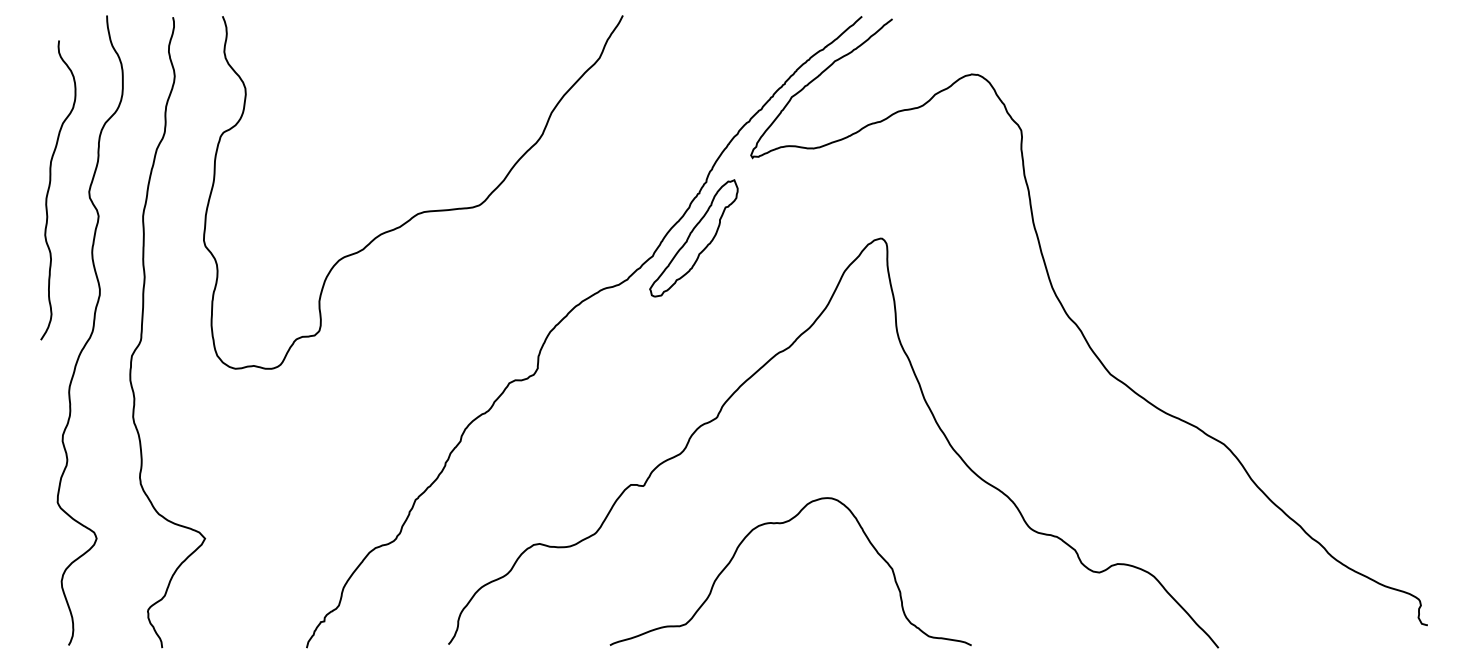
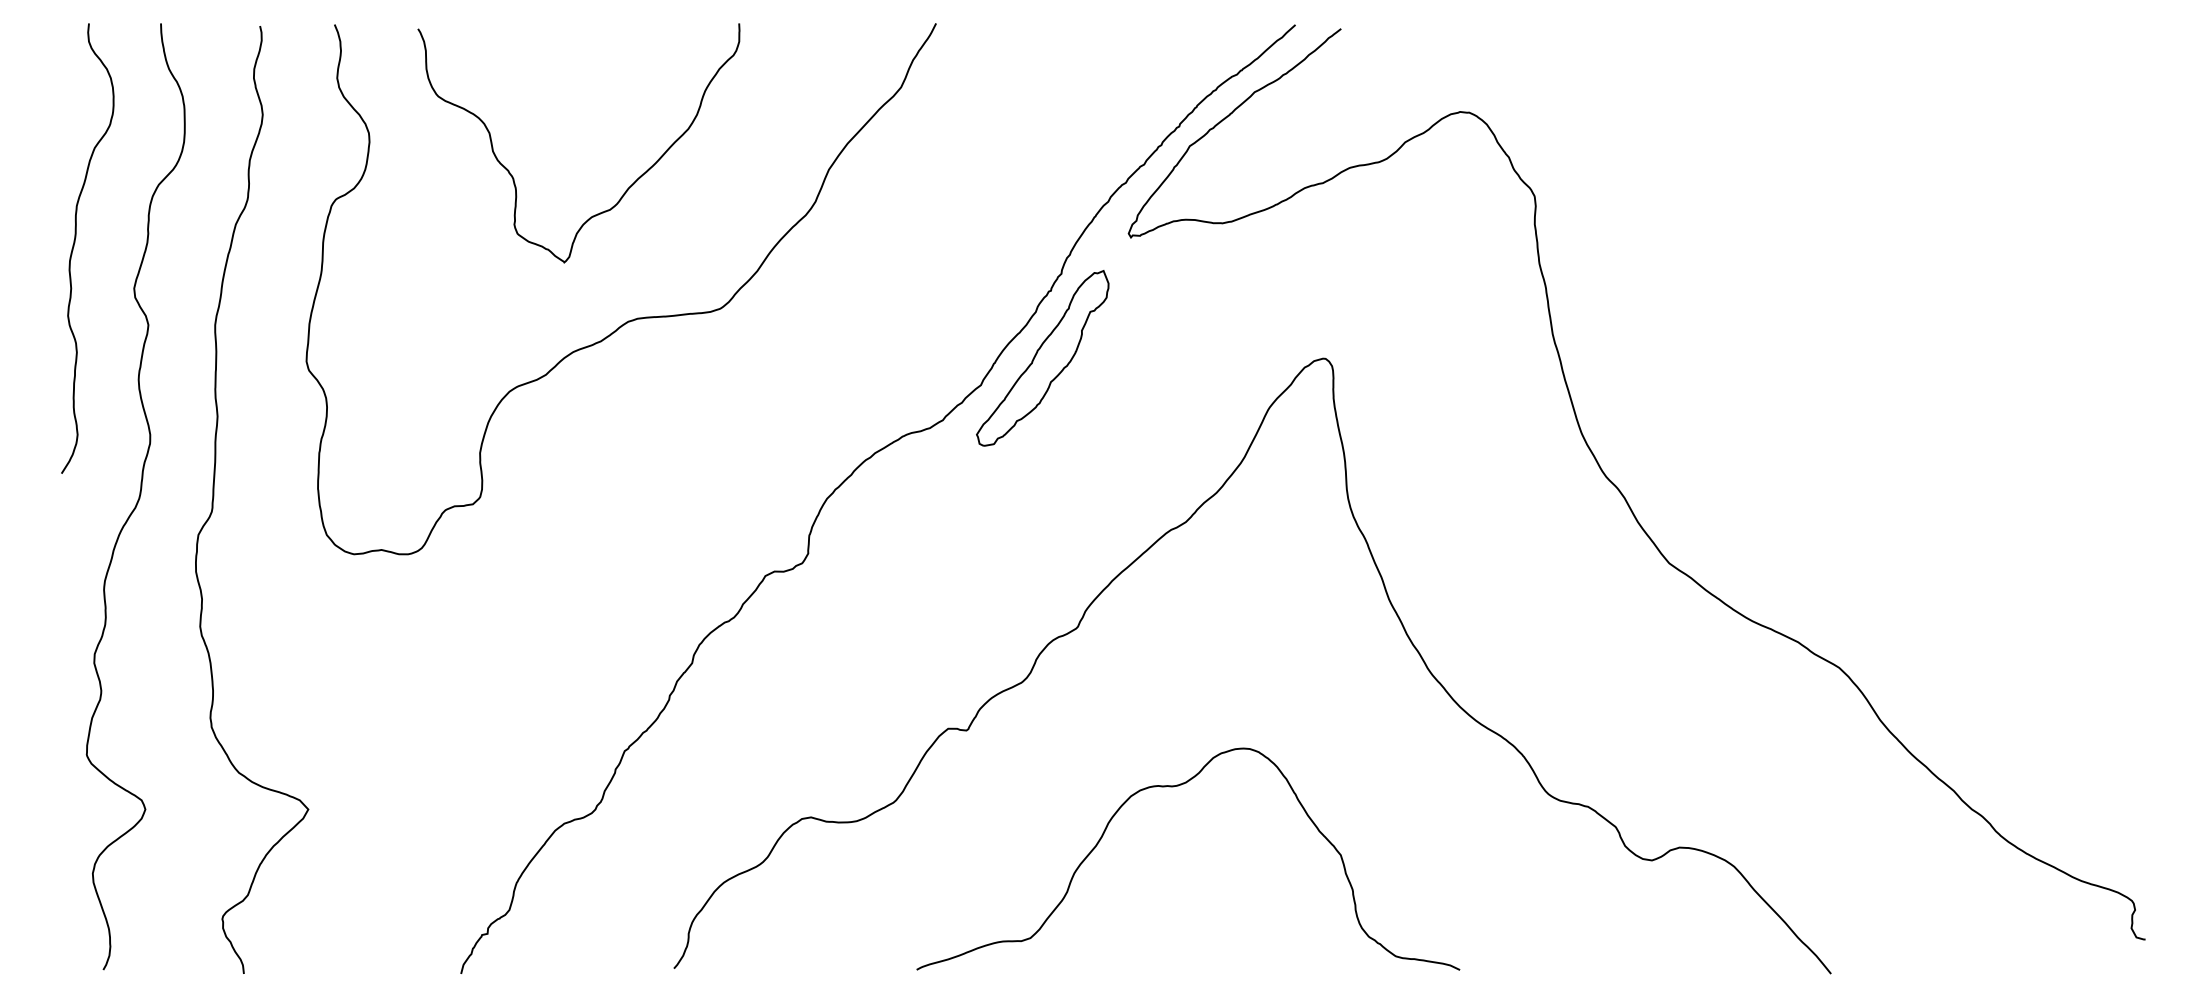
curve: (416, 125) -> (625, 188), added
curve: (50, 186) -> (76, 242), moved

